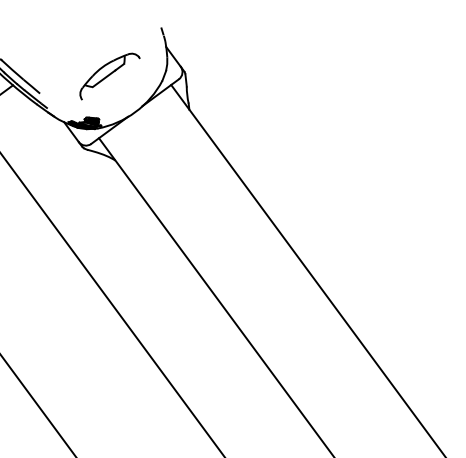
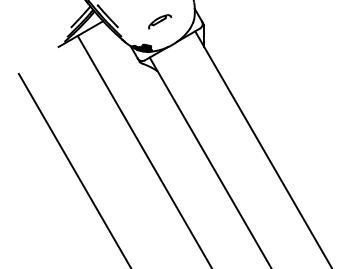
part: (108, 75) -> (159, 21), size x0.6

